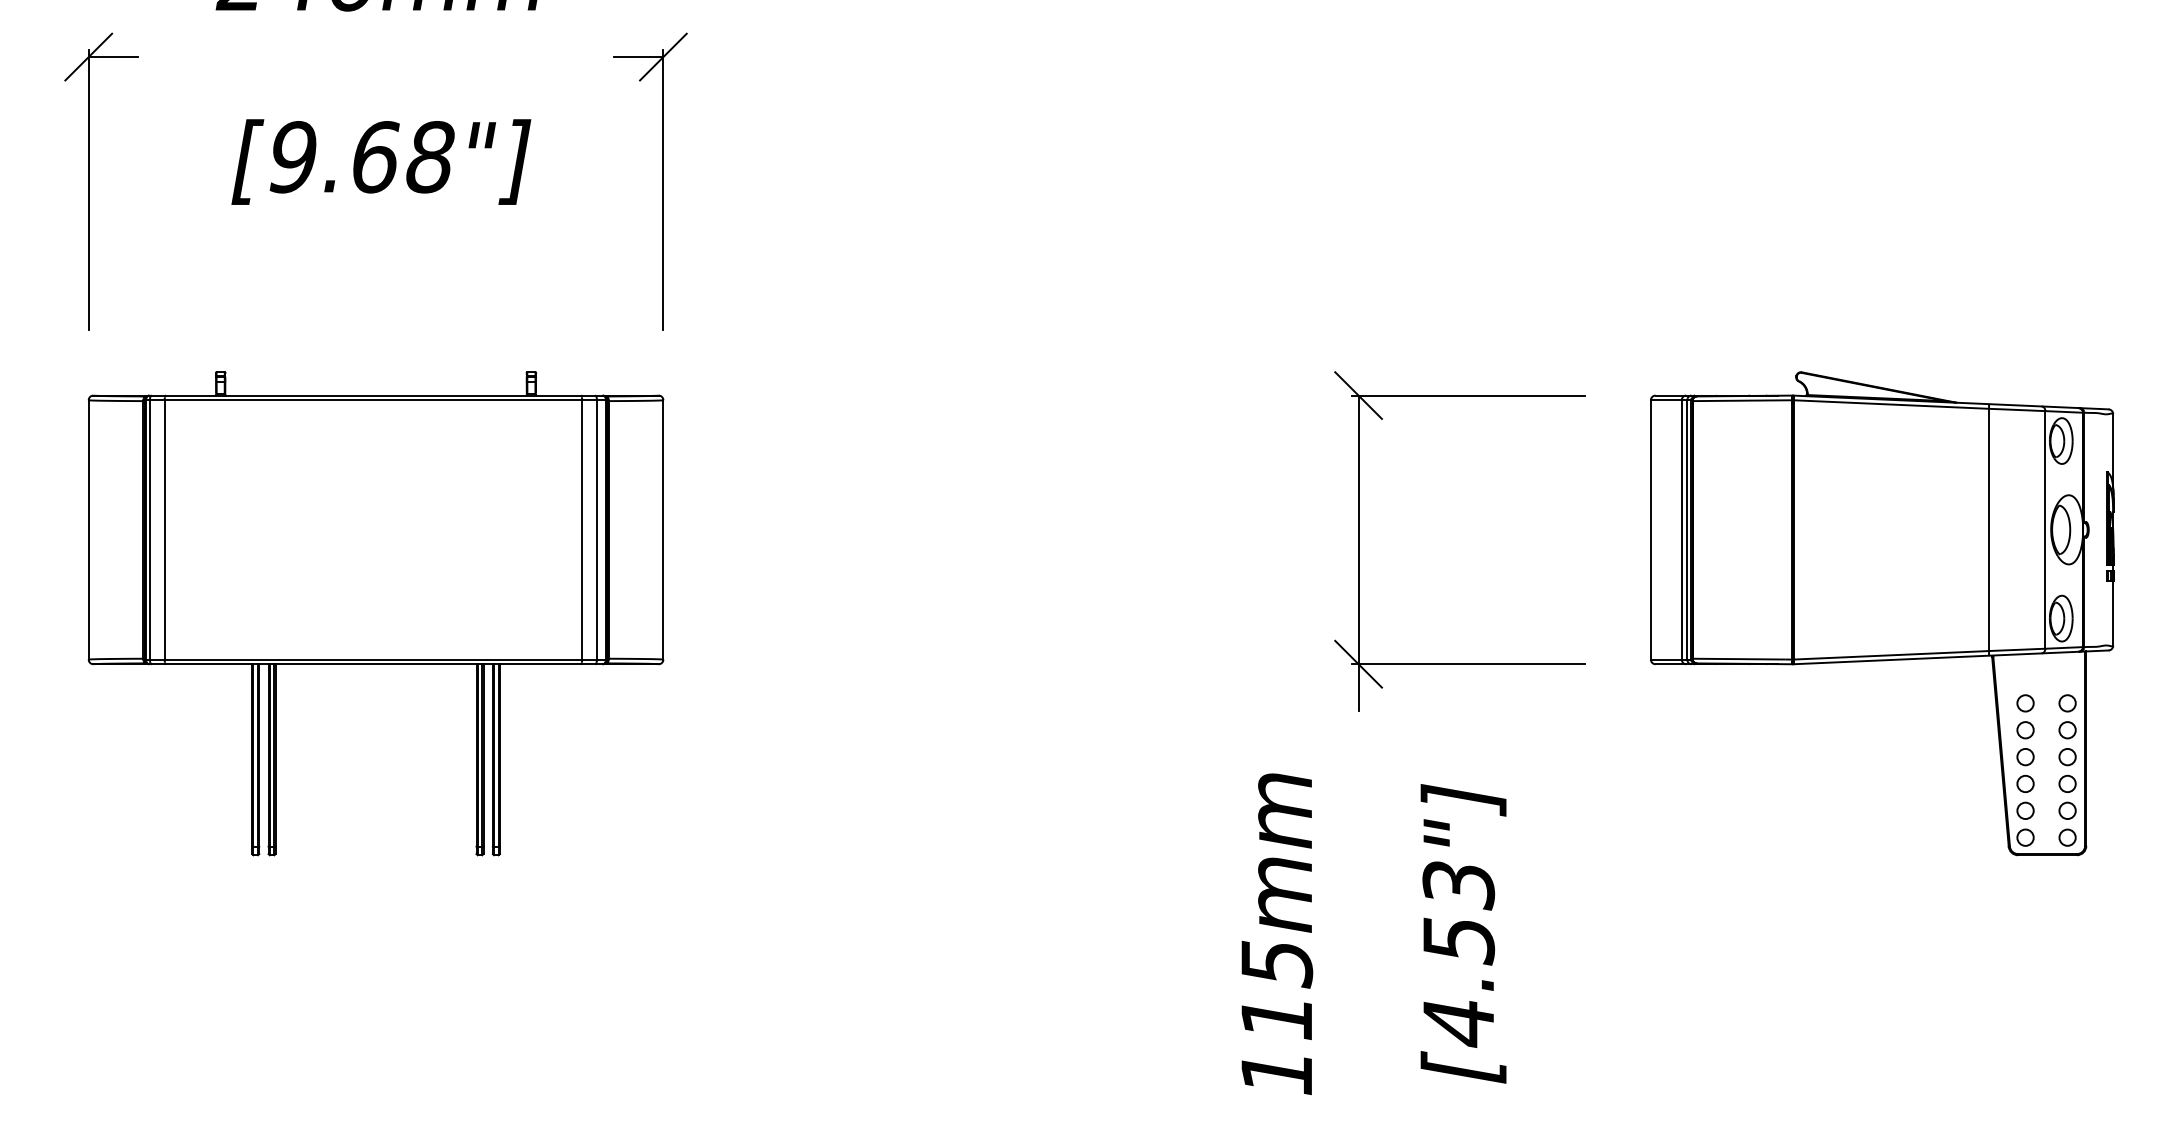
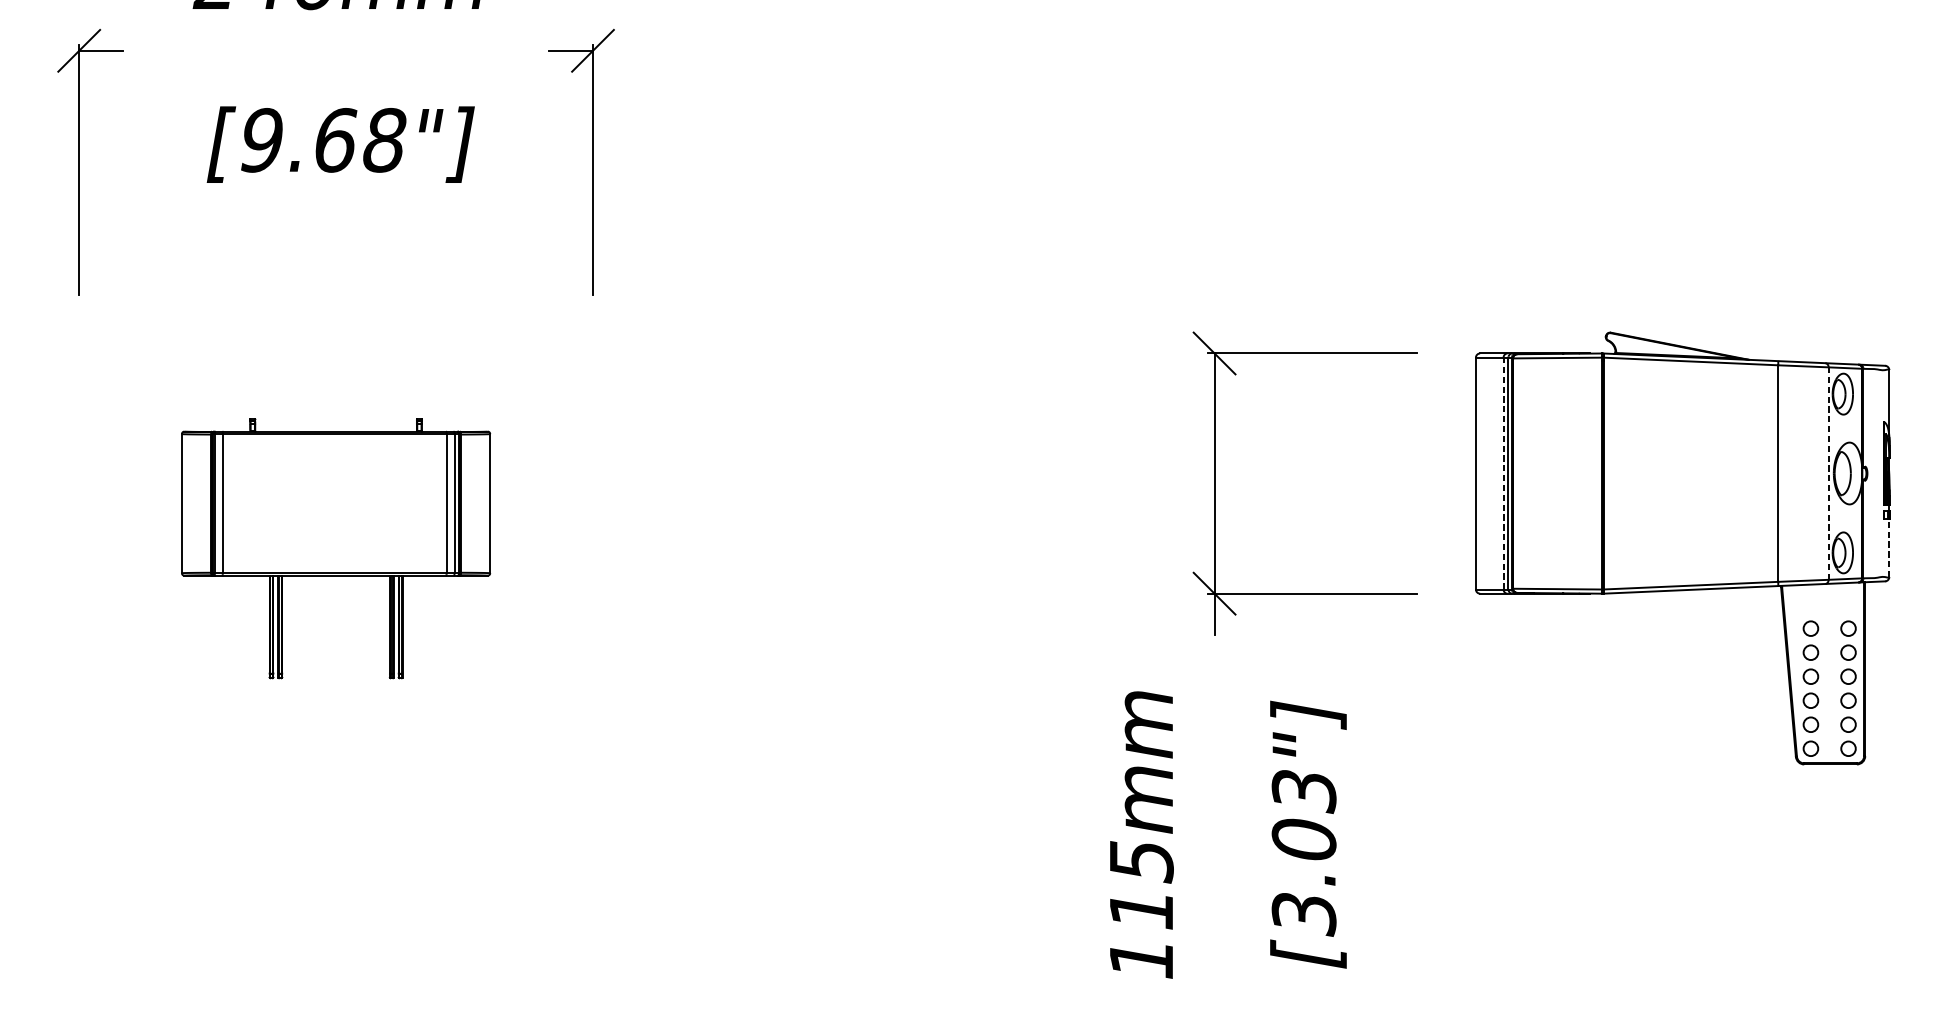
line: (1681, 529) -> (1503, 473), solid -> dashed
line: (2045, 529) -> (1828, 473), solid -> dashed
part: (375, 613) -> (335, 548), size x0.6
line: (2113, 613) -> (1889, 548), solid -> dashed
text: (1458, 982) -> (1303, 878), [4.53"] -> [3.03"]

